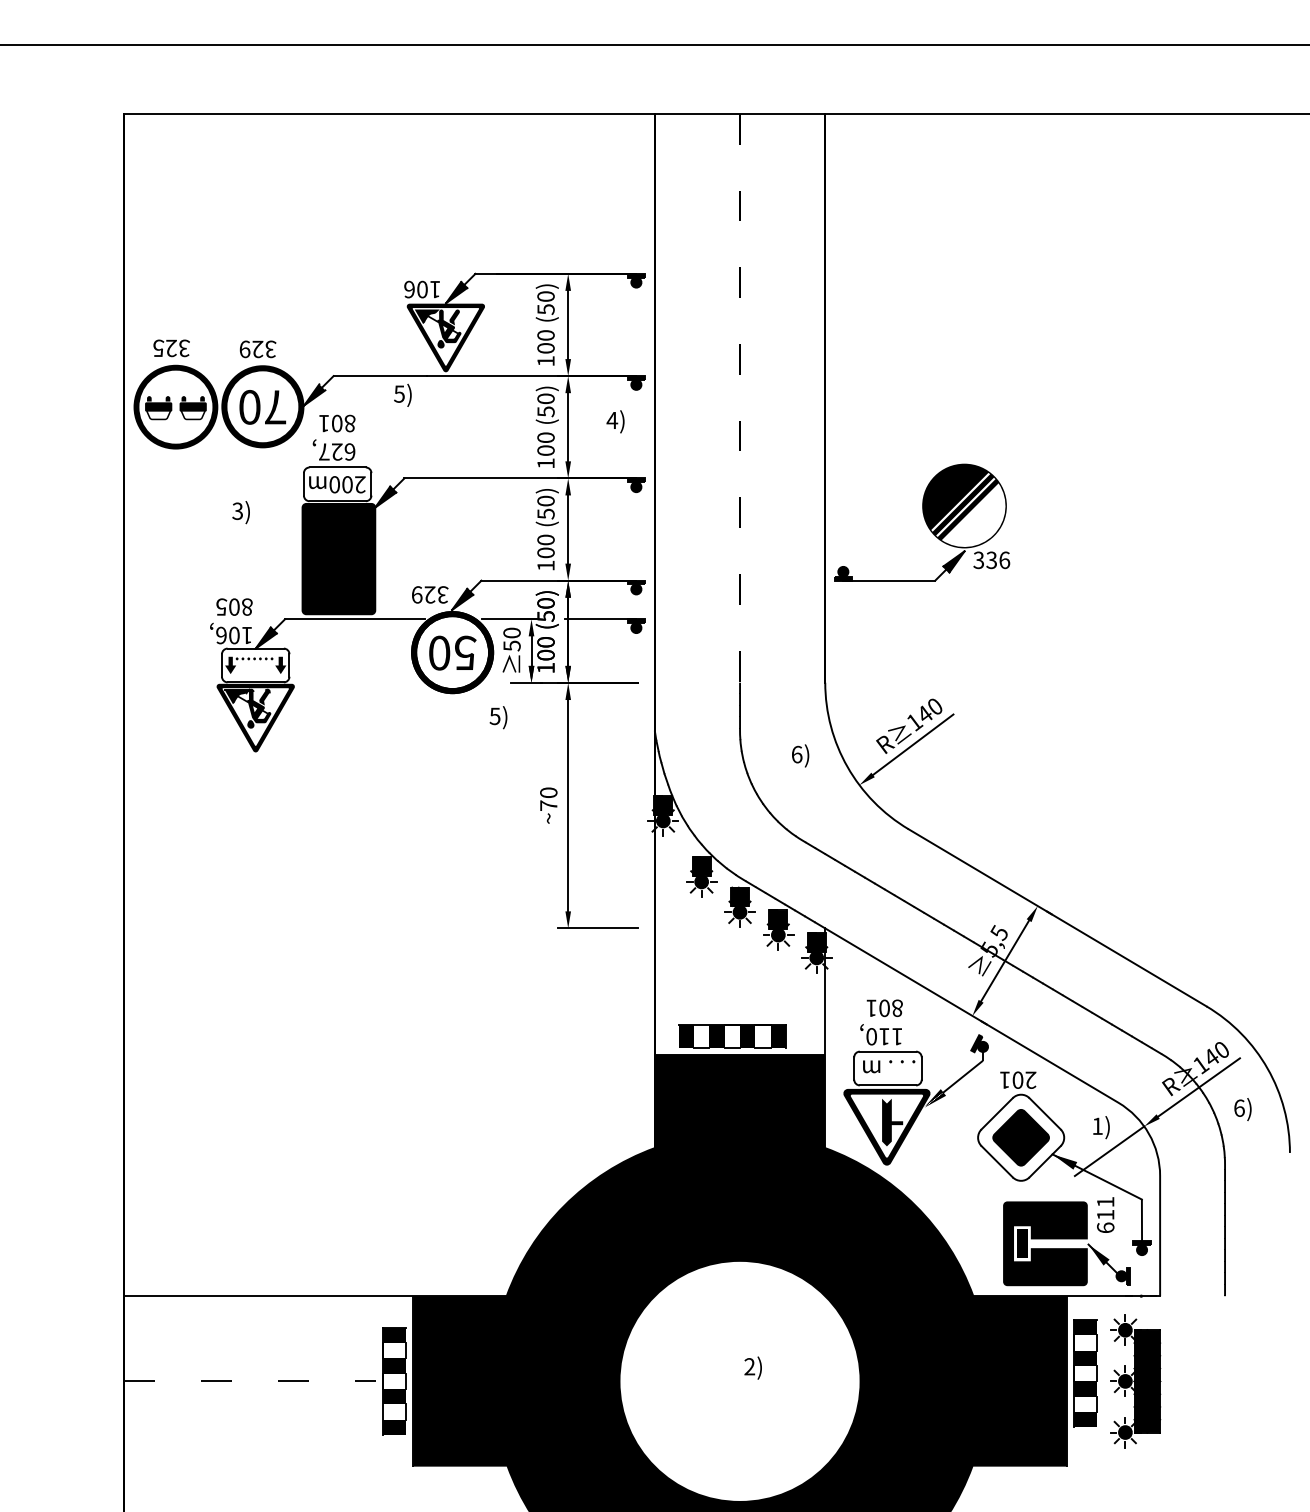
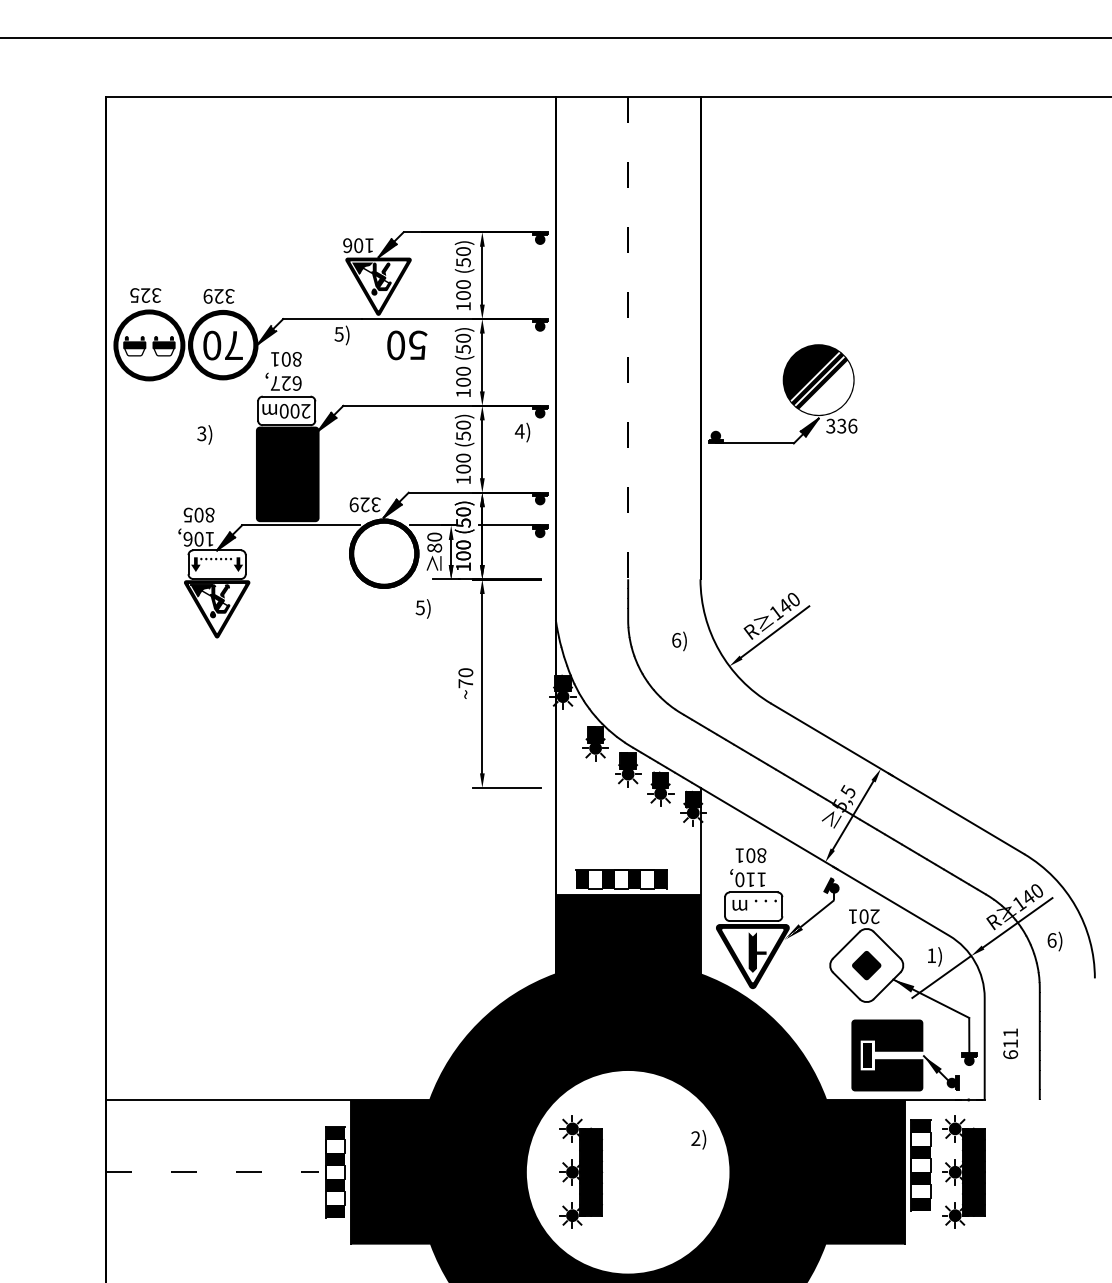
text: (615, 421) -> (522, 432), moved
part: (922, 522) -> (783, 394), moved
text: (511, 645) -> (434, 547), 50 -> 80
text: (452, 652) -> (407, 344), moved
part: (1020, 1137) -> (866, 965), size x0.6
text: (1105, 1214) -> (1010, 1043), moved
text: (752, 1367) -> (698, 1139), moved
part: (684, 1381) -> (581, 1172), added

